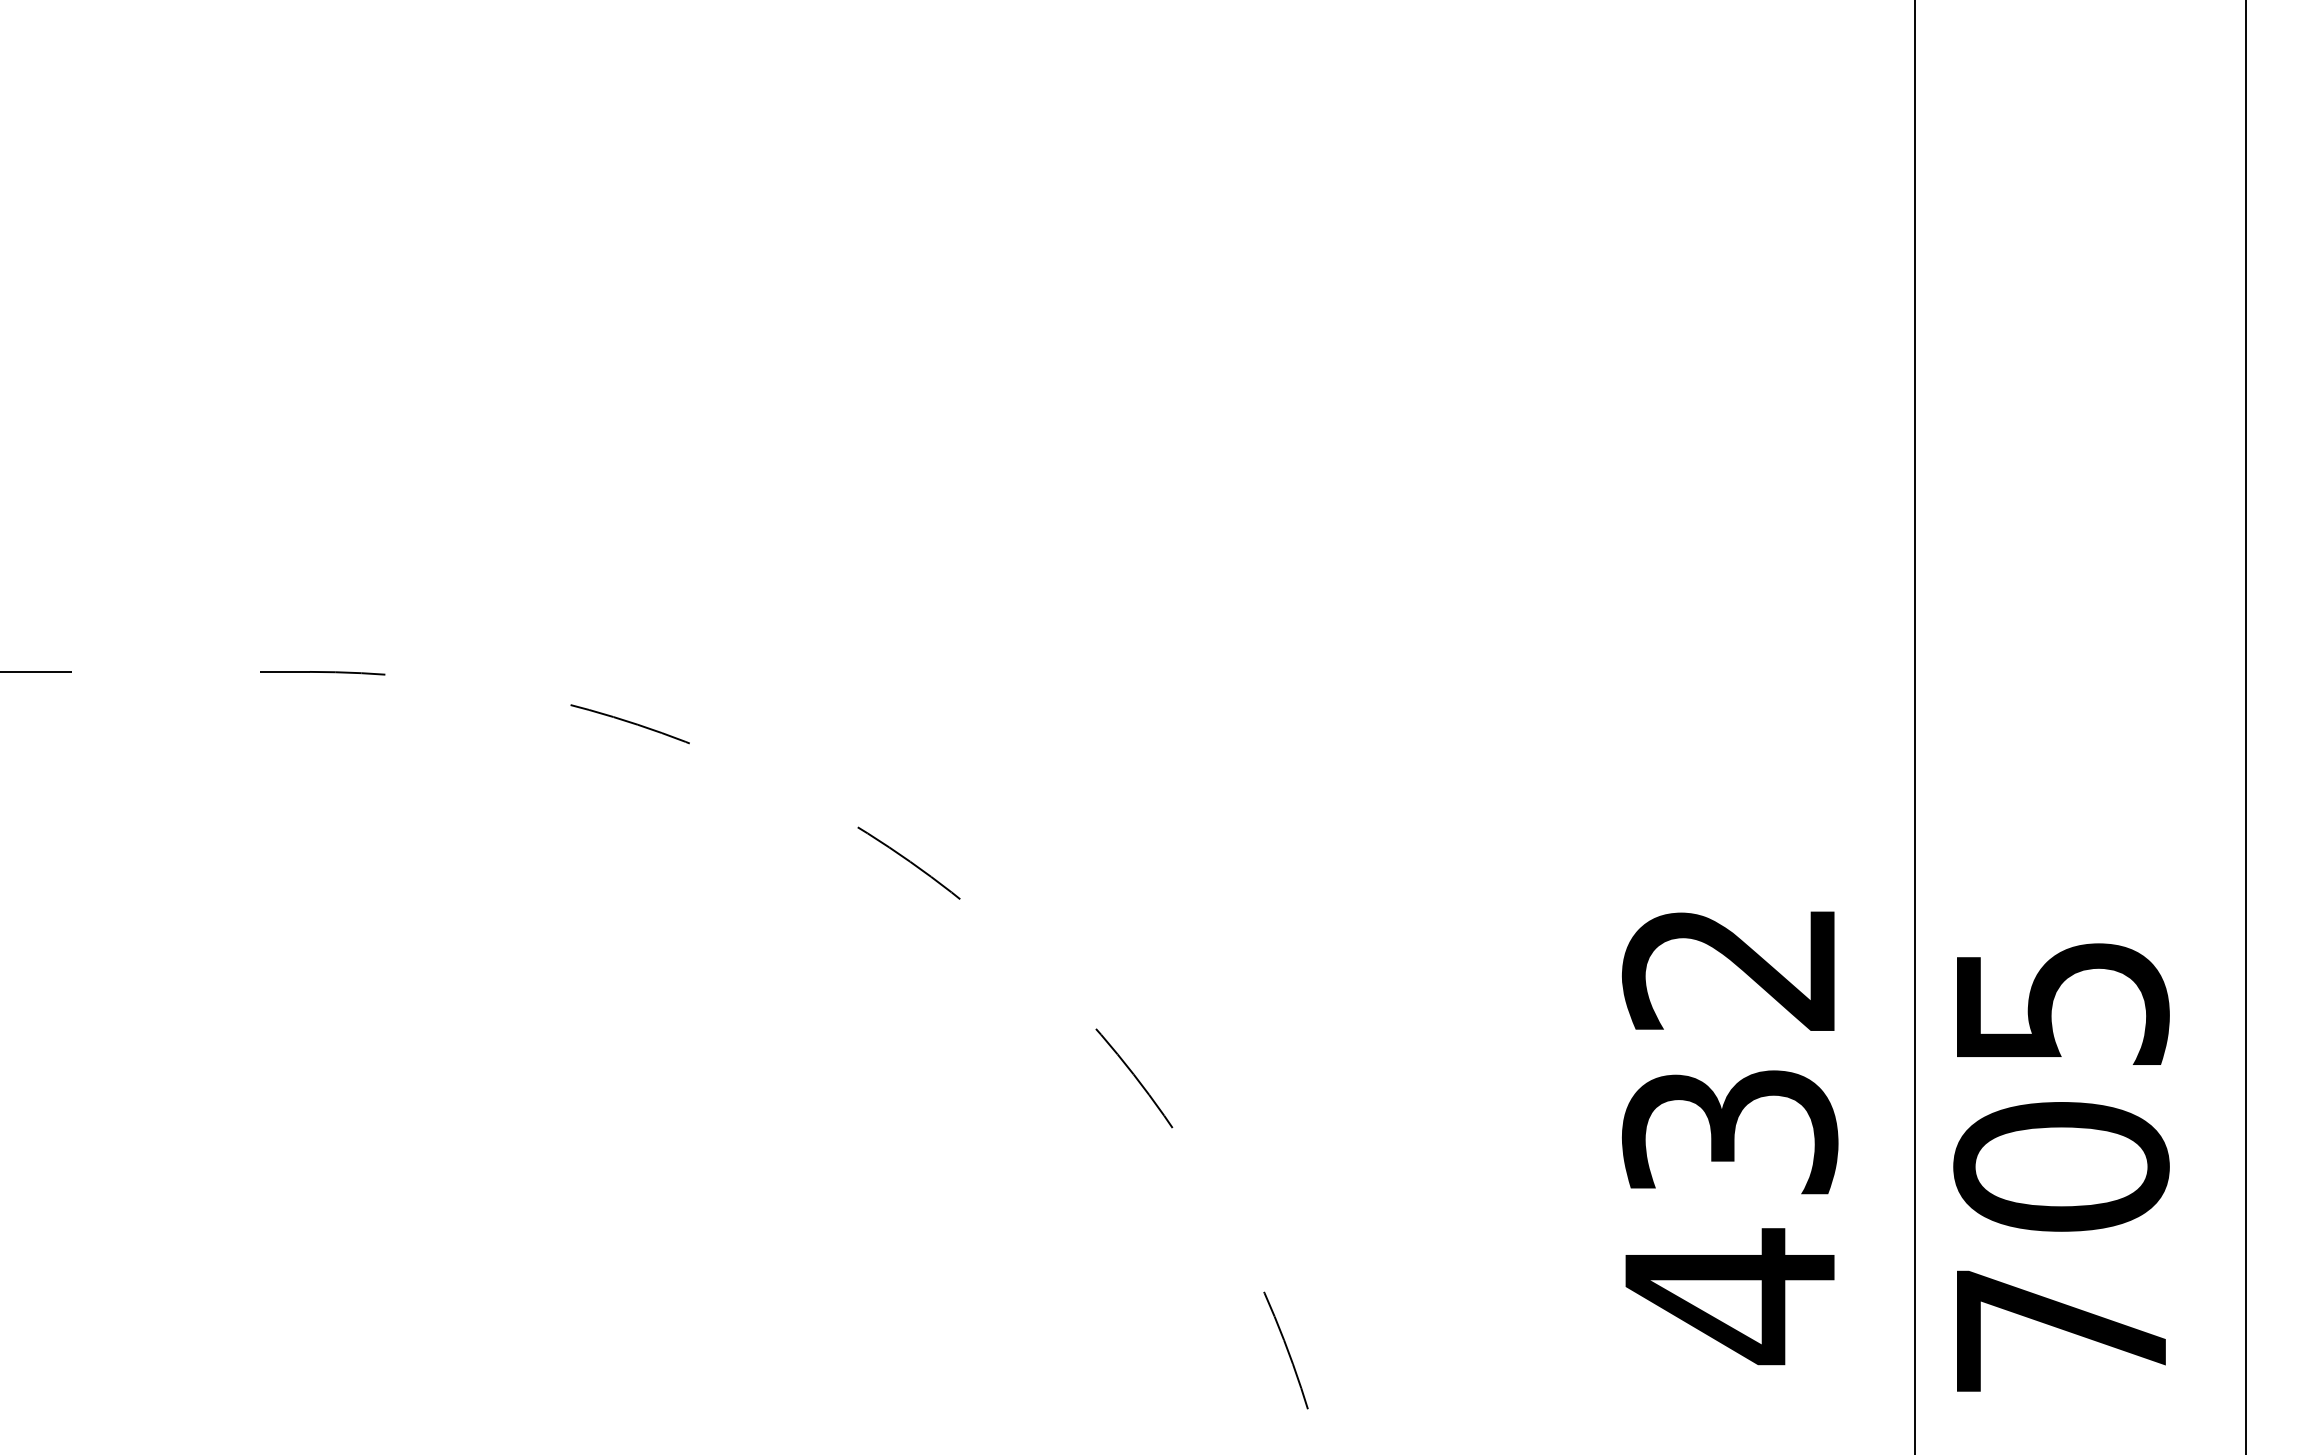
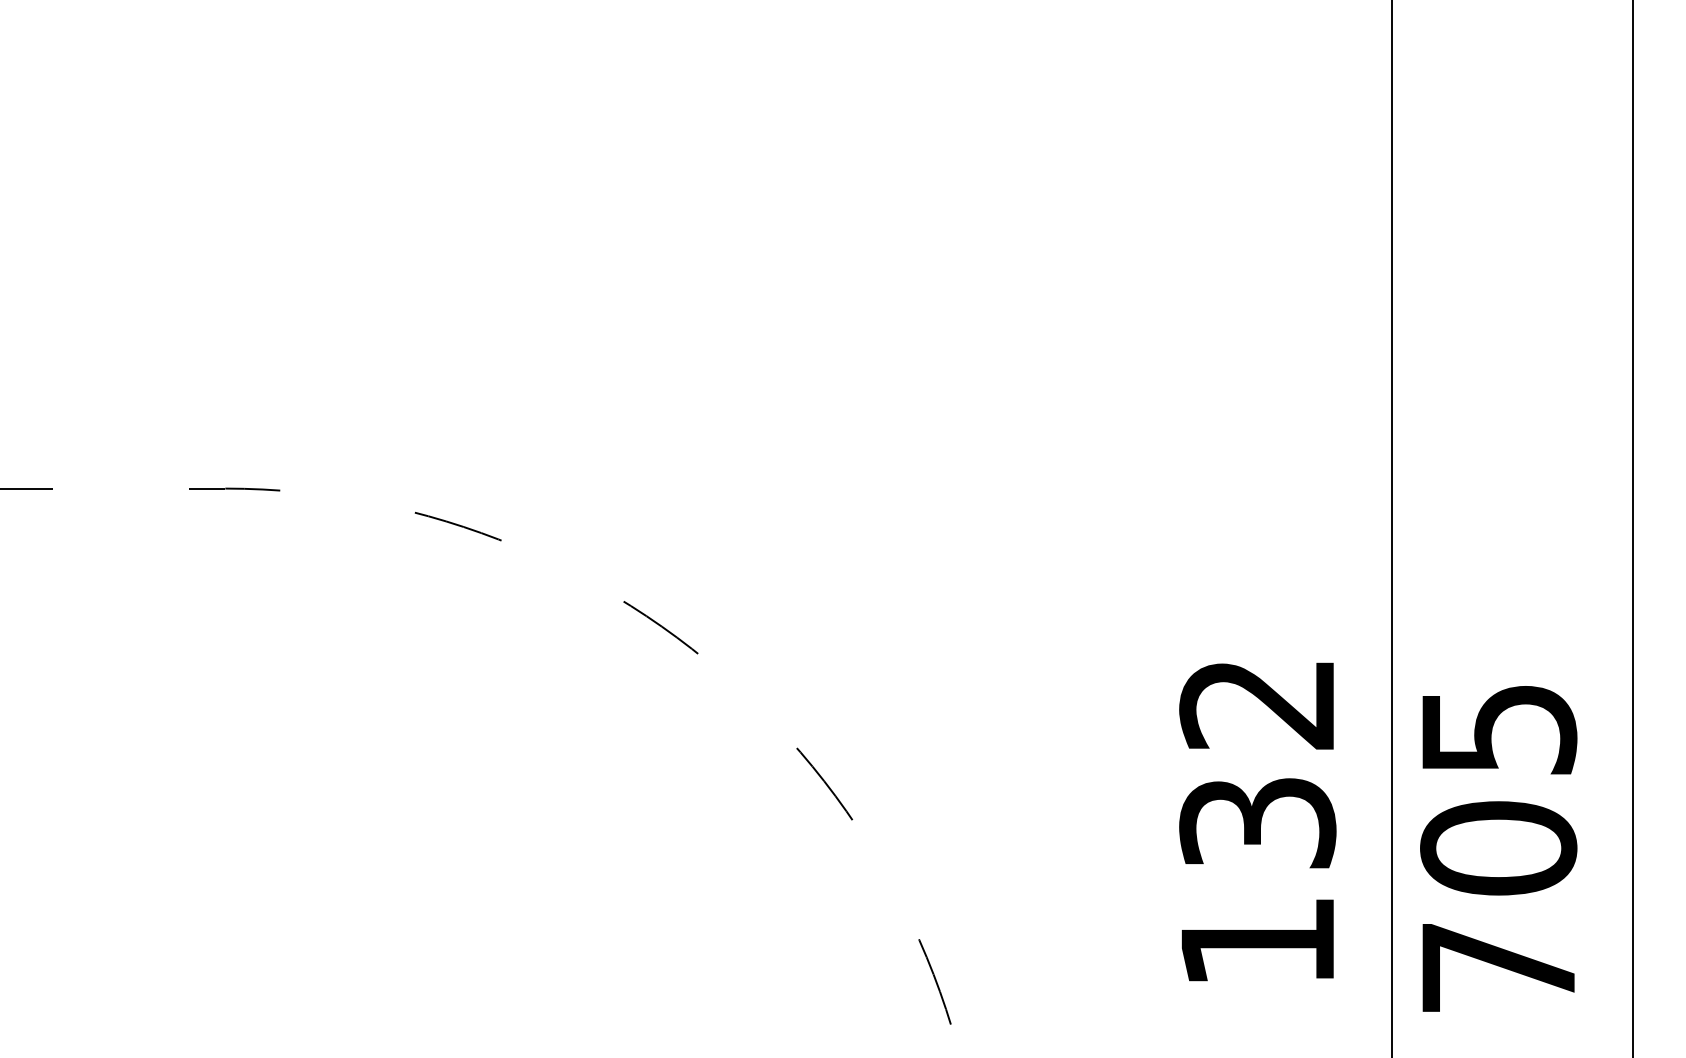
text: (1729, 1296) -> (1257, 942), 432 -> 132

